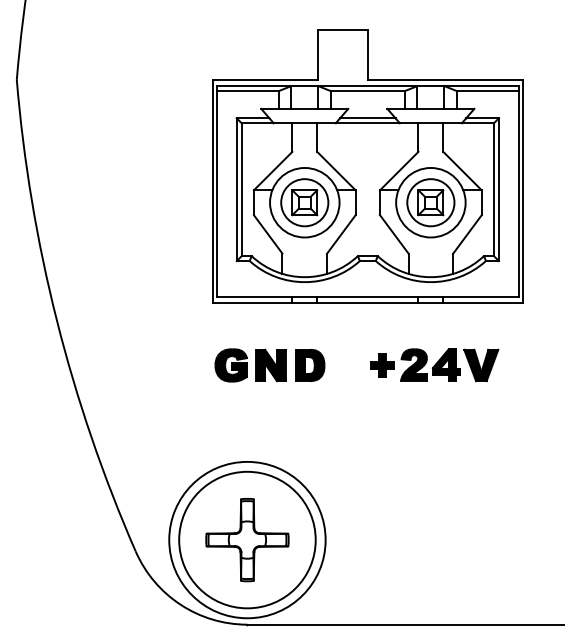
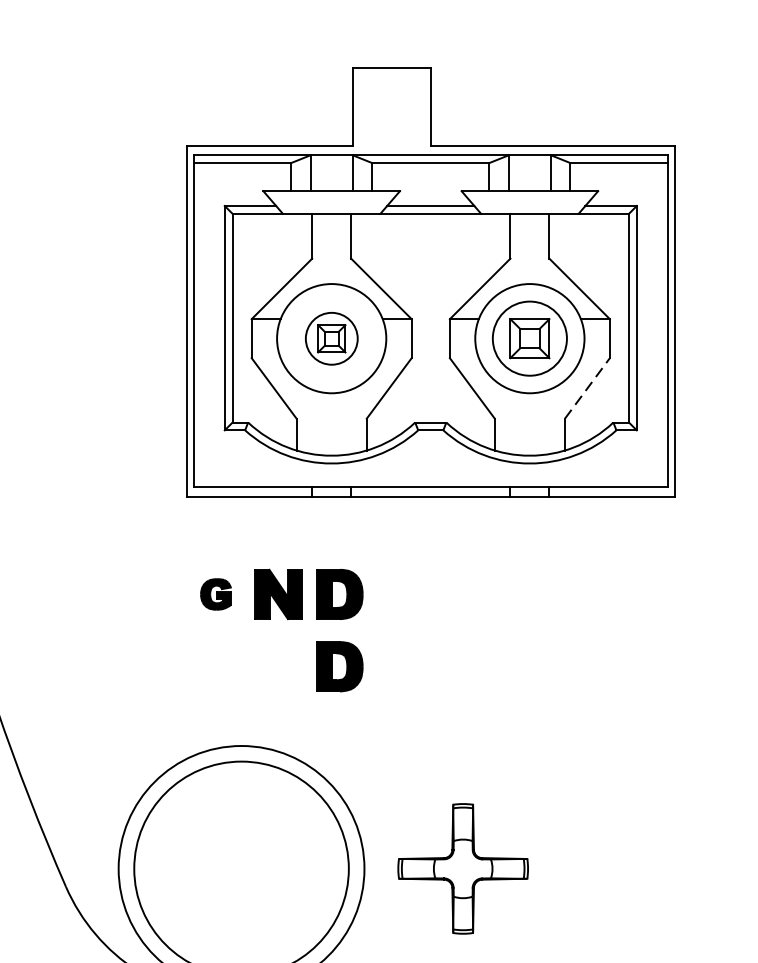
part: (304, 202) -> (331, 338), size x0.7
line: (467, 234) -> (587, 388), solid -> dashed
part: (230, 365) -> (214, 594), size x0.6
part: (434, 365) -> (535, 594), removed
part: (310, 410) -> (340, 665), added
part: (247, 540) -> (463, 869), moved

